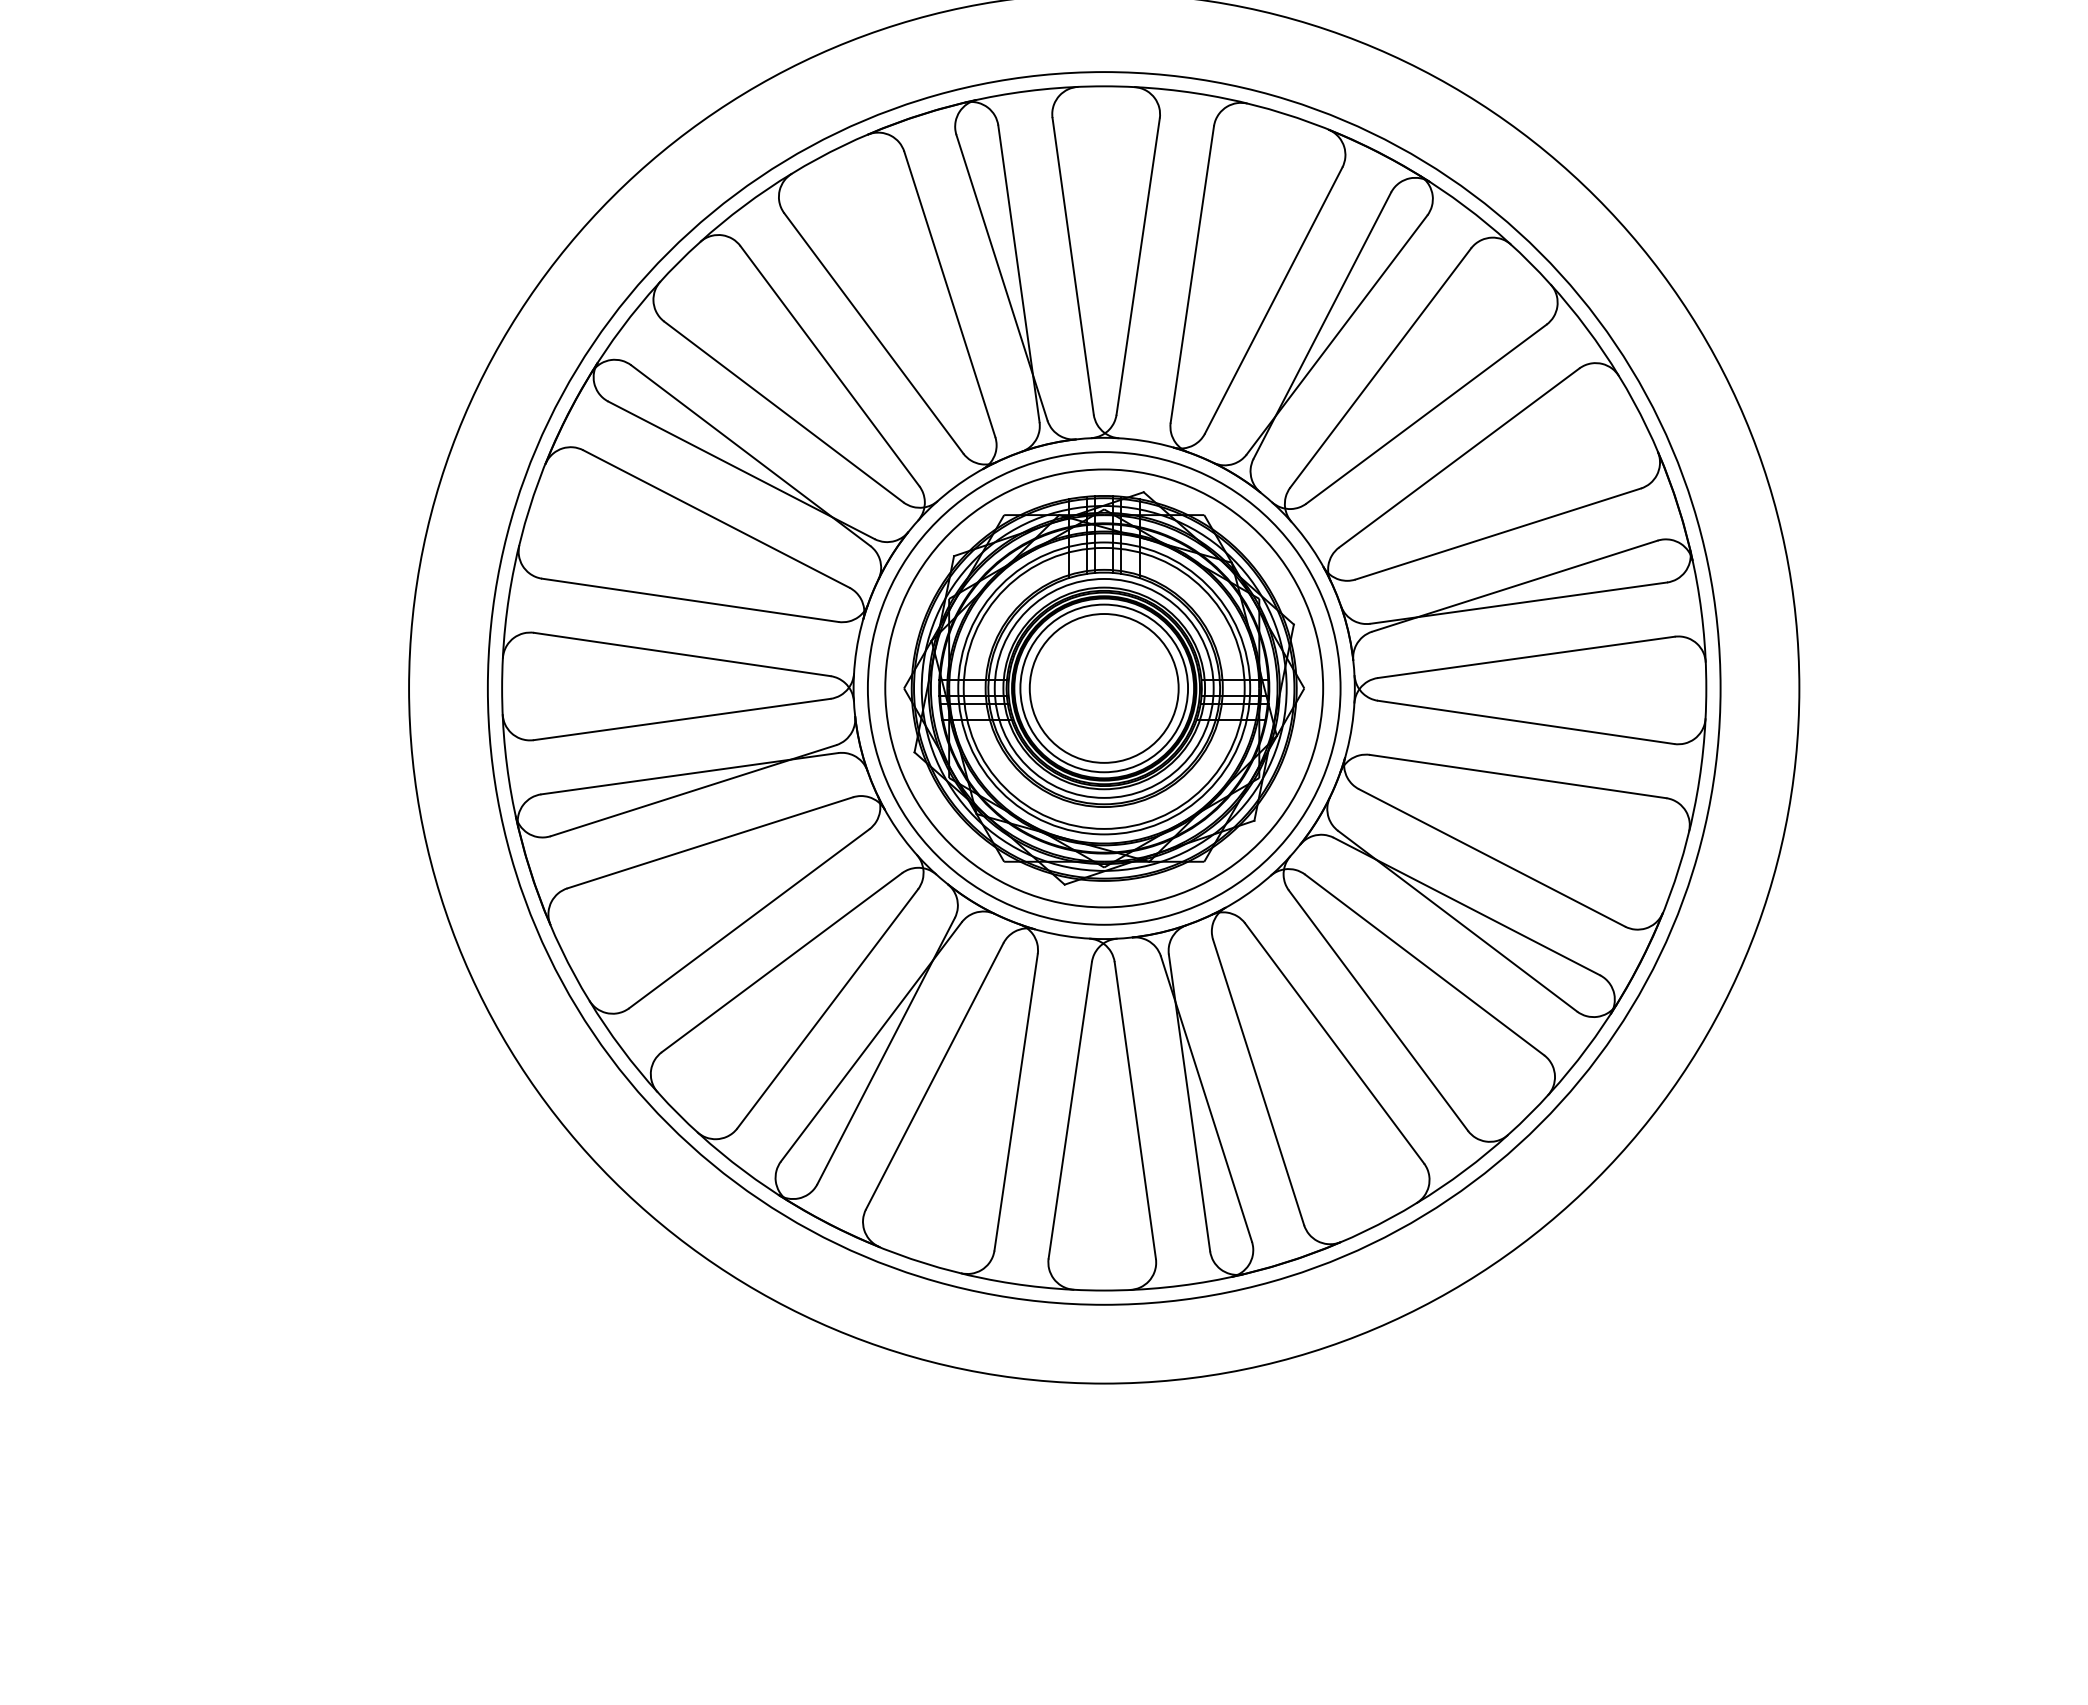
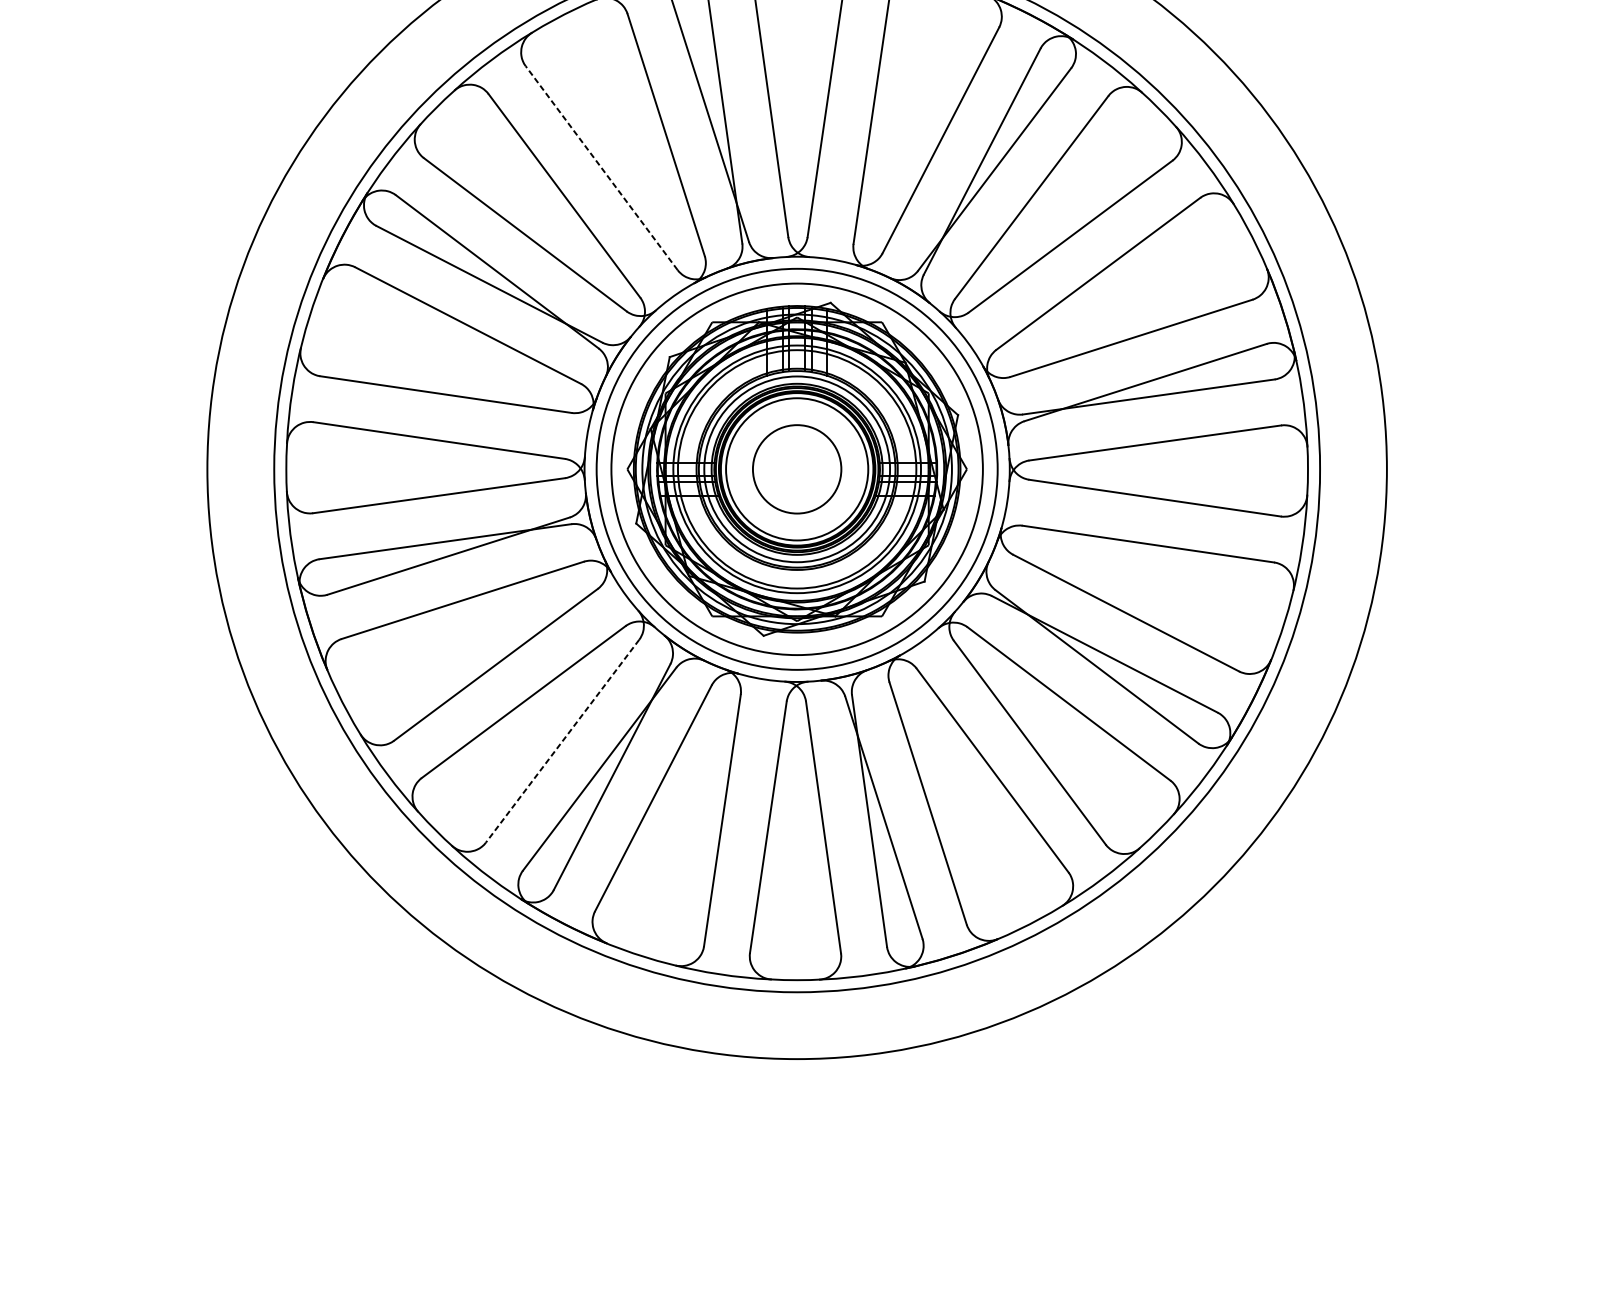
line: (873, 333) -> (601, 168), solid -> dashed
circle: (1103, 688) -> (796, 469), size x0.7
line: (827, 1008) -> (562, 740), solid -> dashed

